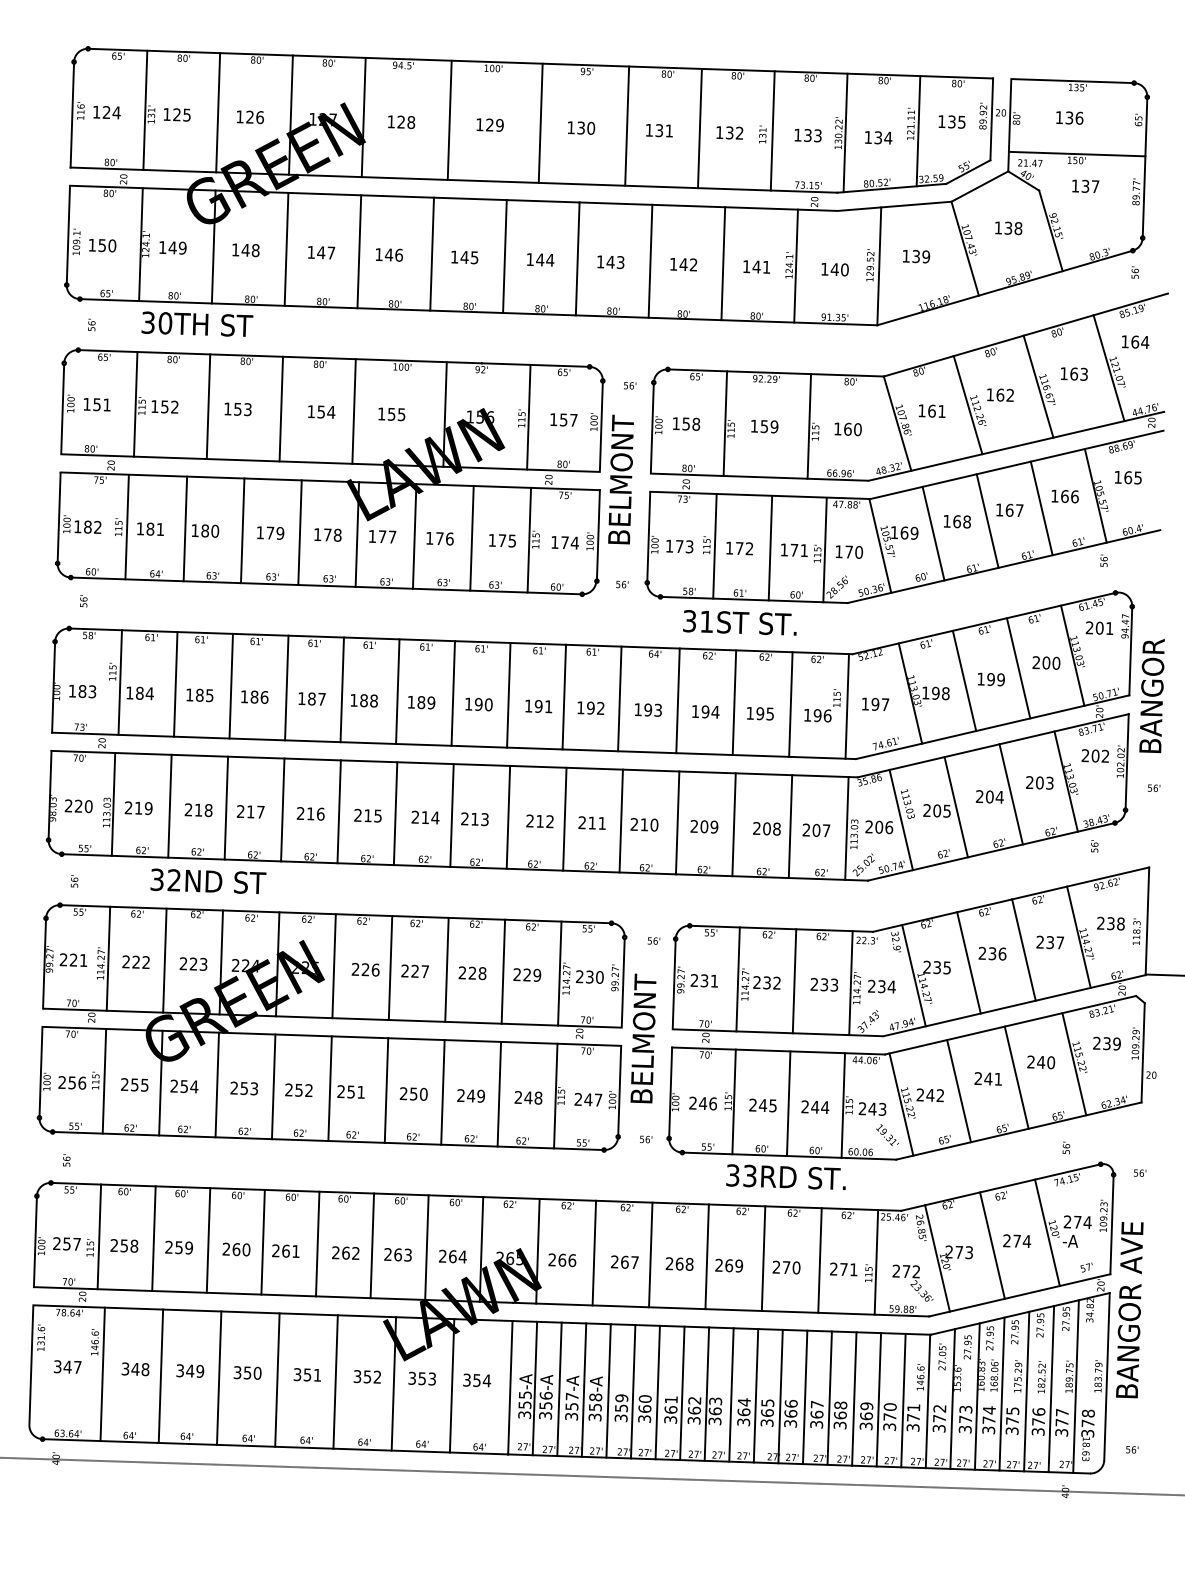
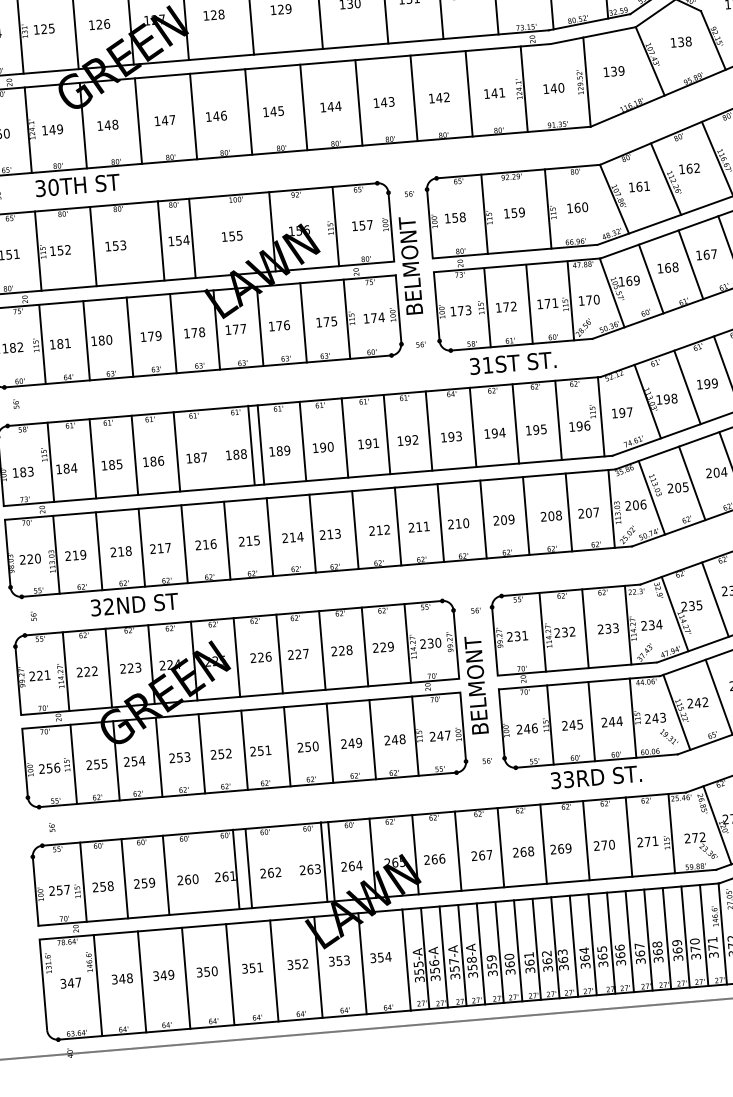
line: (281, 408) -> (192, 238), moved
line: (353, 411) -> (160, 240), moved
line: (341, 689) -> (250, 445), moved
line: (262, 1241) -> (235, 868), moved
line: (372, 1245) -> (324, 861), moved

